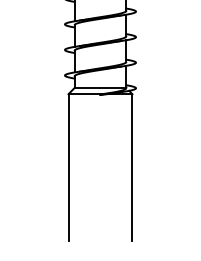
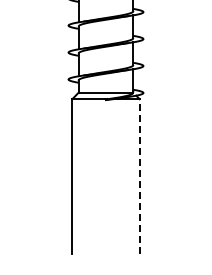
line: (132, 167) -> (139, 176), solid -> dashed

